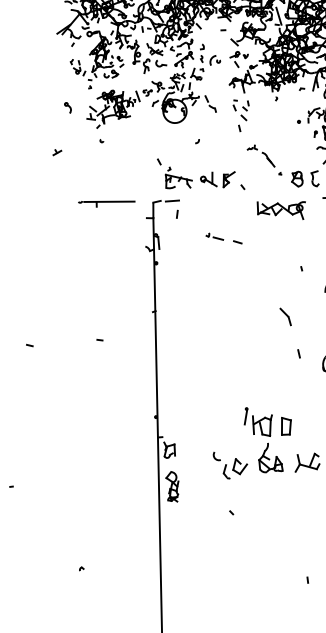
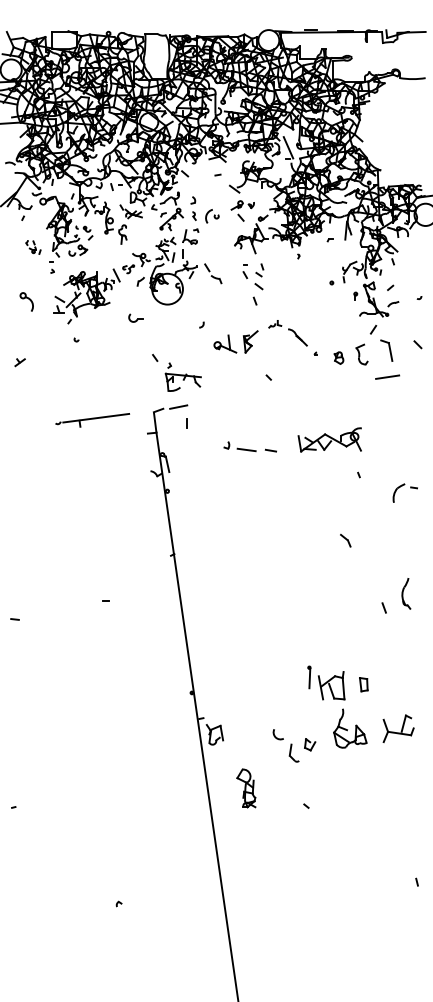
part: (160, 63) -> (135, 317), moved
part: (78, 67) -> (33, 247), size x0.7
part: (67, 107) -> (26, 301), size x1.4
part: (217, 177) -> (235, 341), moved
part: (297, 178) -> (338, 357), size x0.6
part: (280, 207) -> (329, 439), moved
part: (215, 236) -> (240, 446), size x1.4
part: (285, 316) -> (345, 540), size x0.6
line: (298, 353) -> (383, 607), moved
part: (285, 426) -> (363, 684), size x0.6
part: (239, 466) -> (309, 744), size x0.6
part: (172, 486) -> (246, 788), moved

